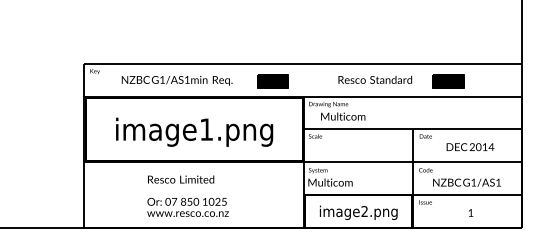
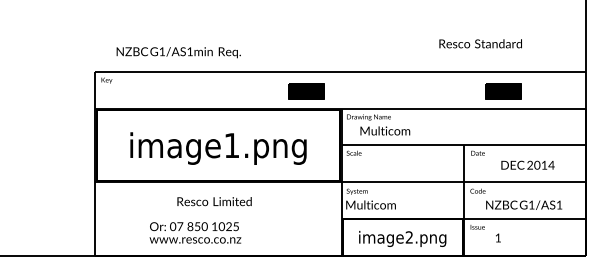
text: (375, 79) -> (480, 43), moved
text: (176, 80) -> (178, 52), moved
text: (181, 179) -> (215, 201), moved
text: (187, 206) -> (194, 231), moved
text: (470, 212) -> (497, 237), moved

